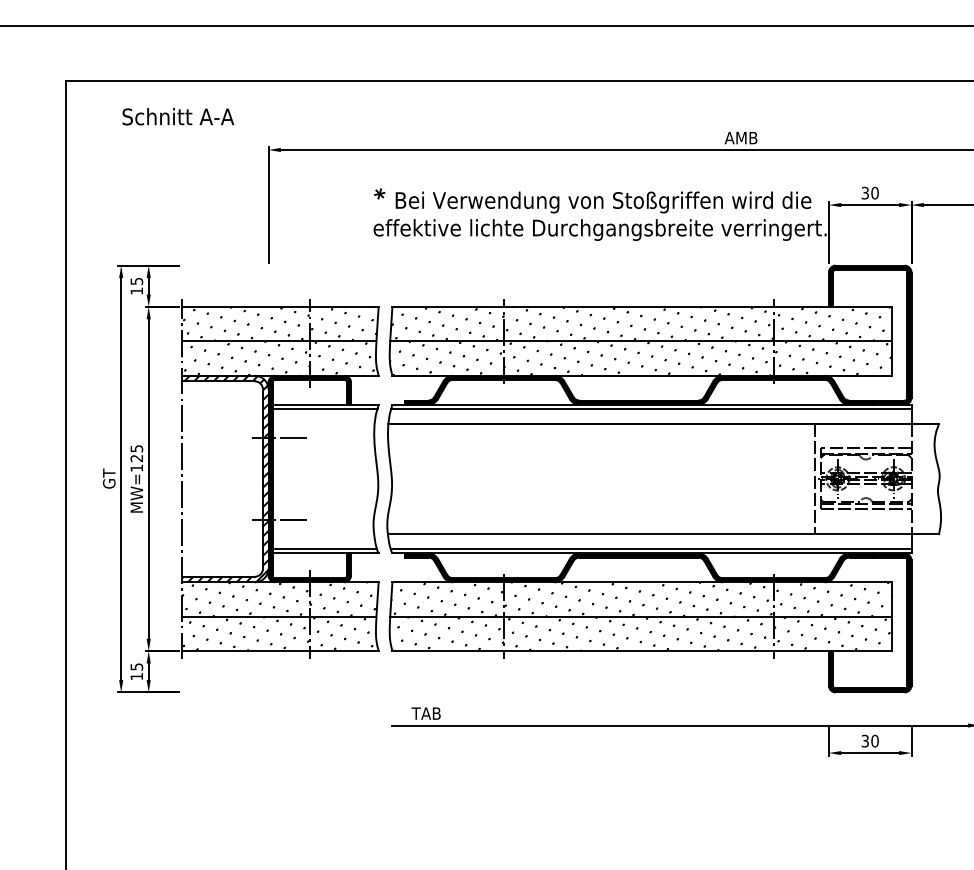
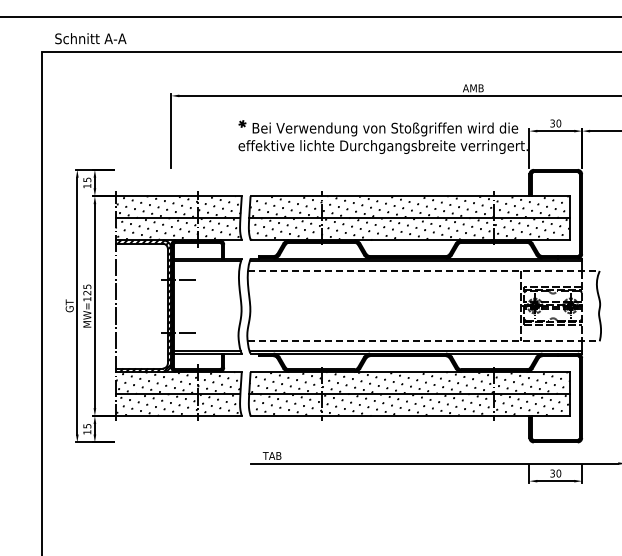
text: (177, 116) -> (90, 38), moved
line: (663, 423) -> (423, 270), solid -> dashed
line: (664, 534) -> (424, 341), solid -> dashed

